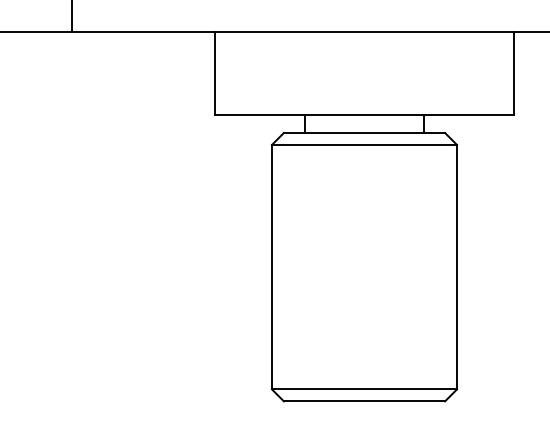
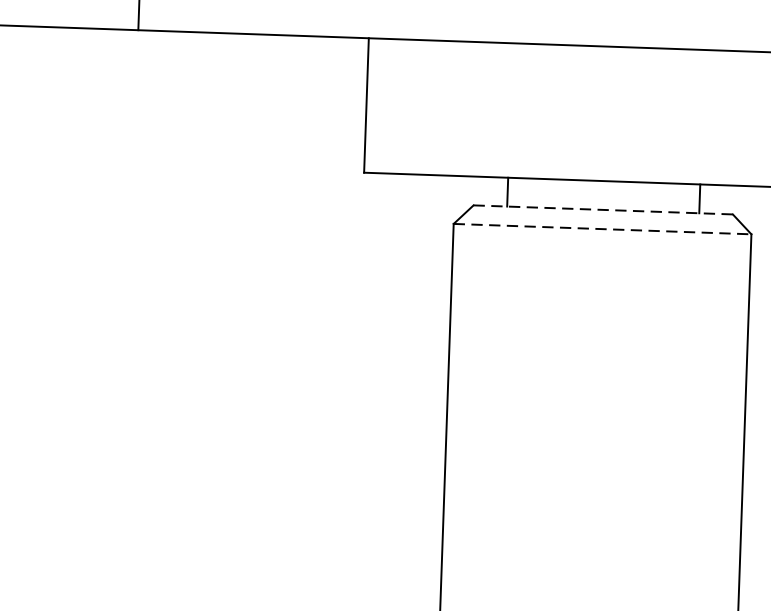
line: (364, 132) -> (603, 209), solid -> dashed
line: (364, 144) -> (602, 228), solid -> dashed

